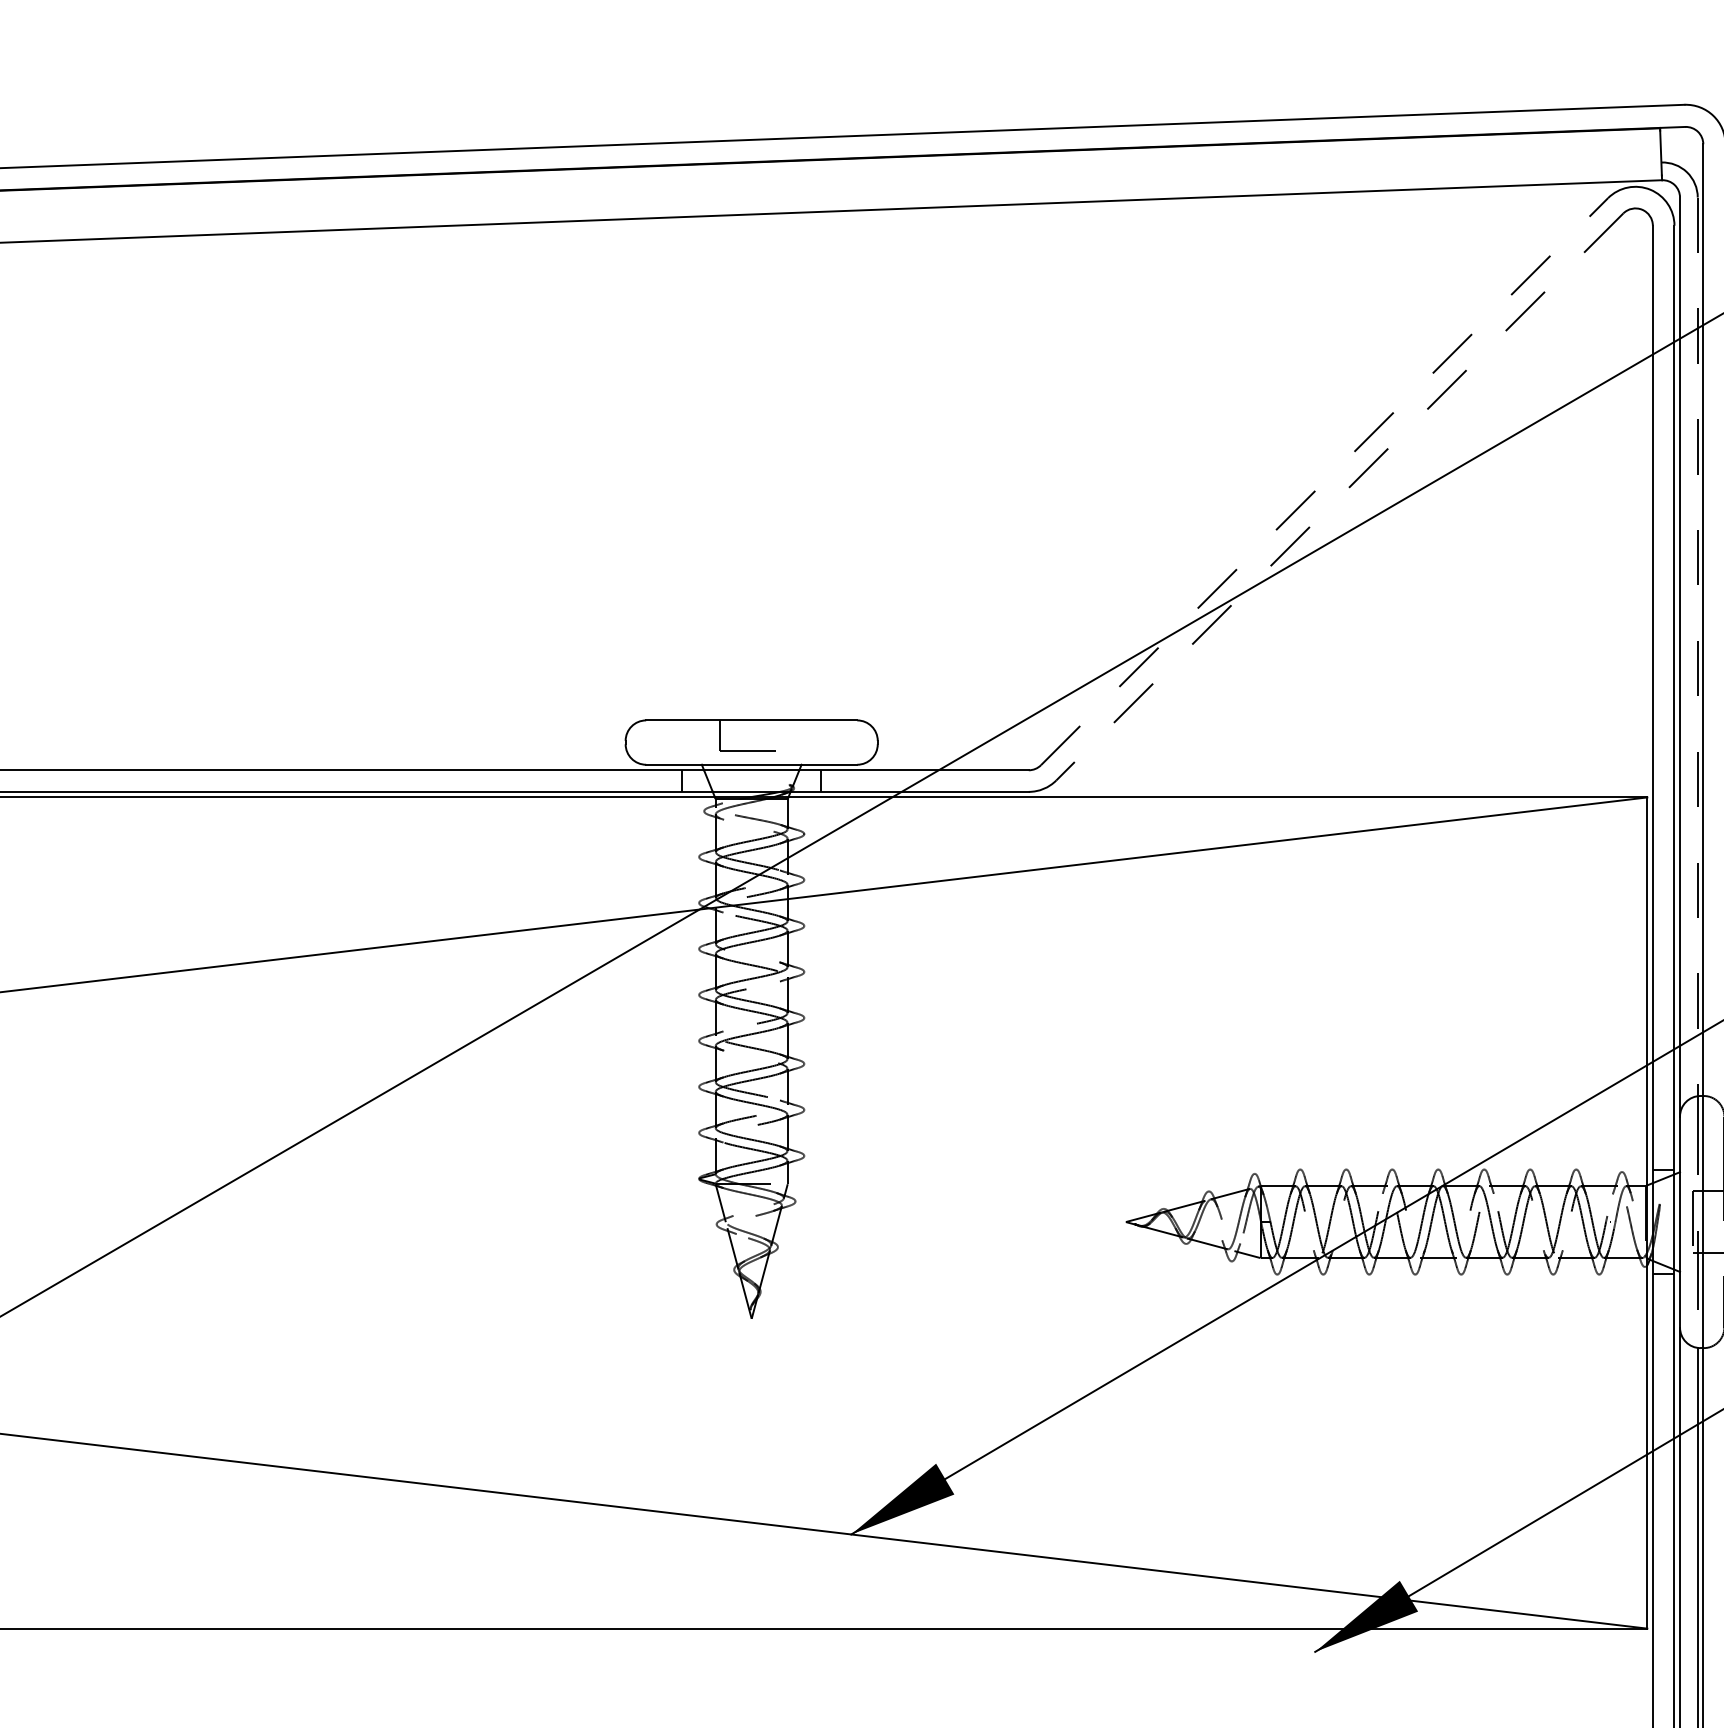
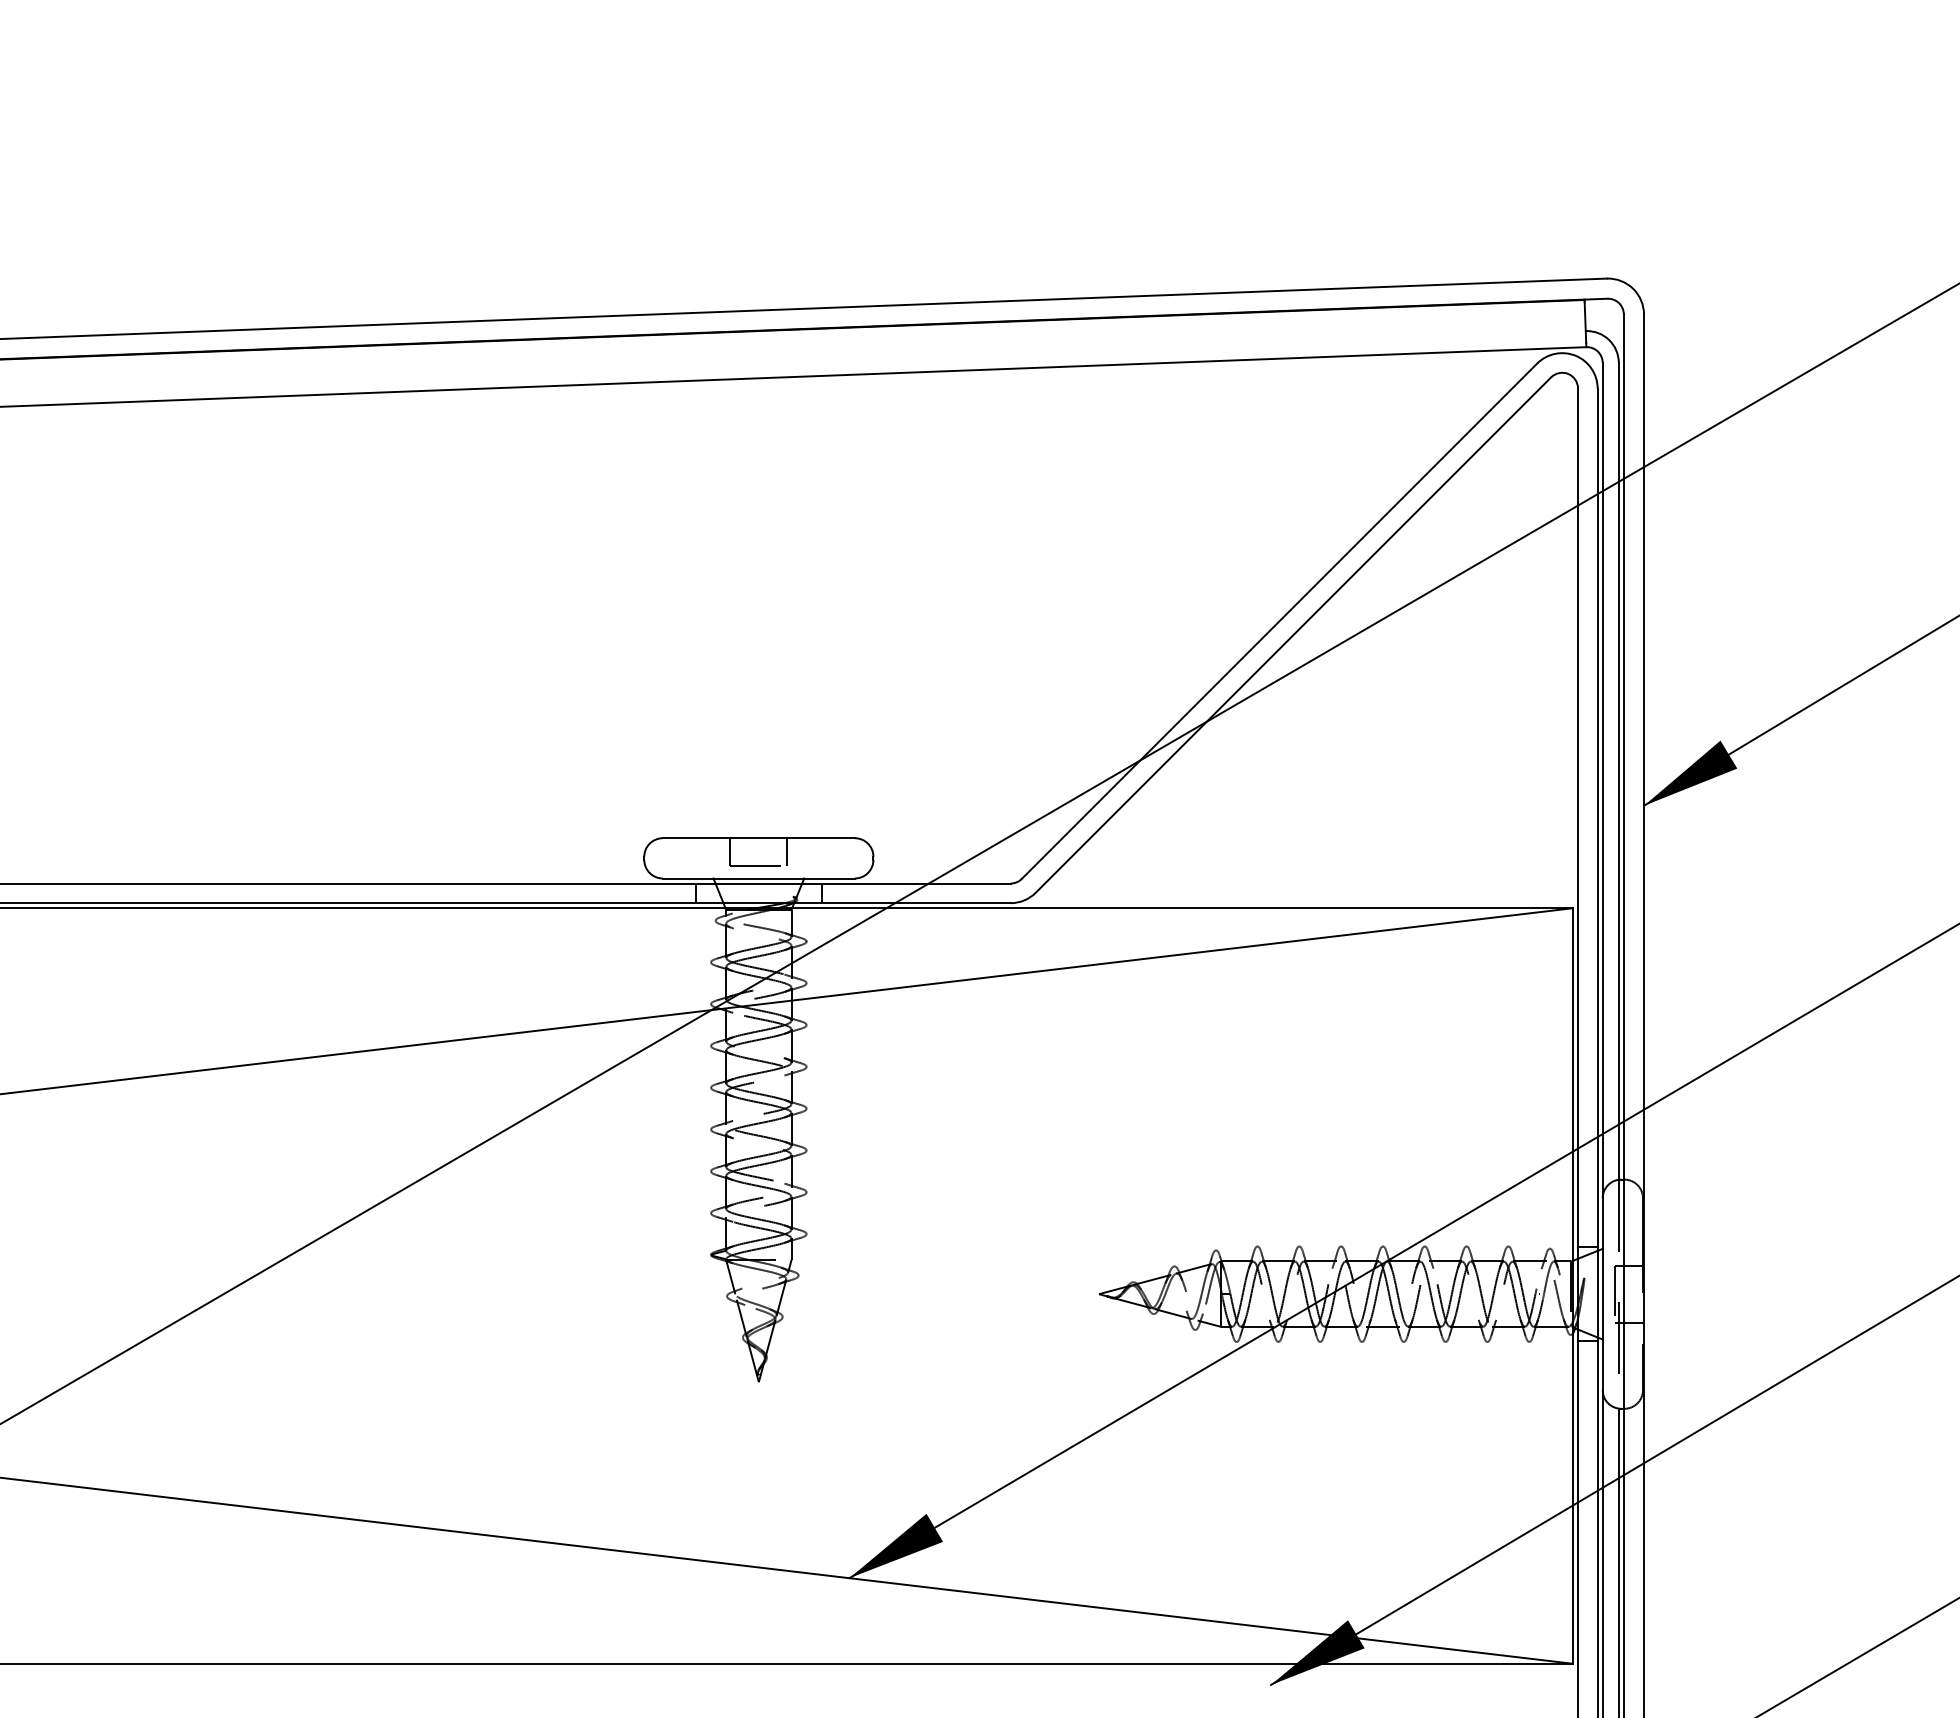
line: (1324, 480) -> (1279, 620), dashed -> solid
line: (1339, 497) -> (1293, 635), dashed -> solid
line: (1697, 647) -> (1618, 771), dashed -> solid
line: (783, 736) -> (787, 852), added

